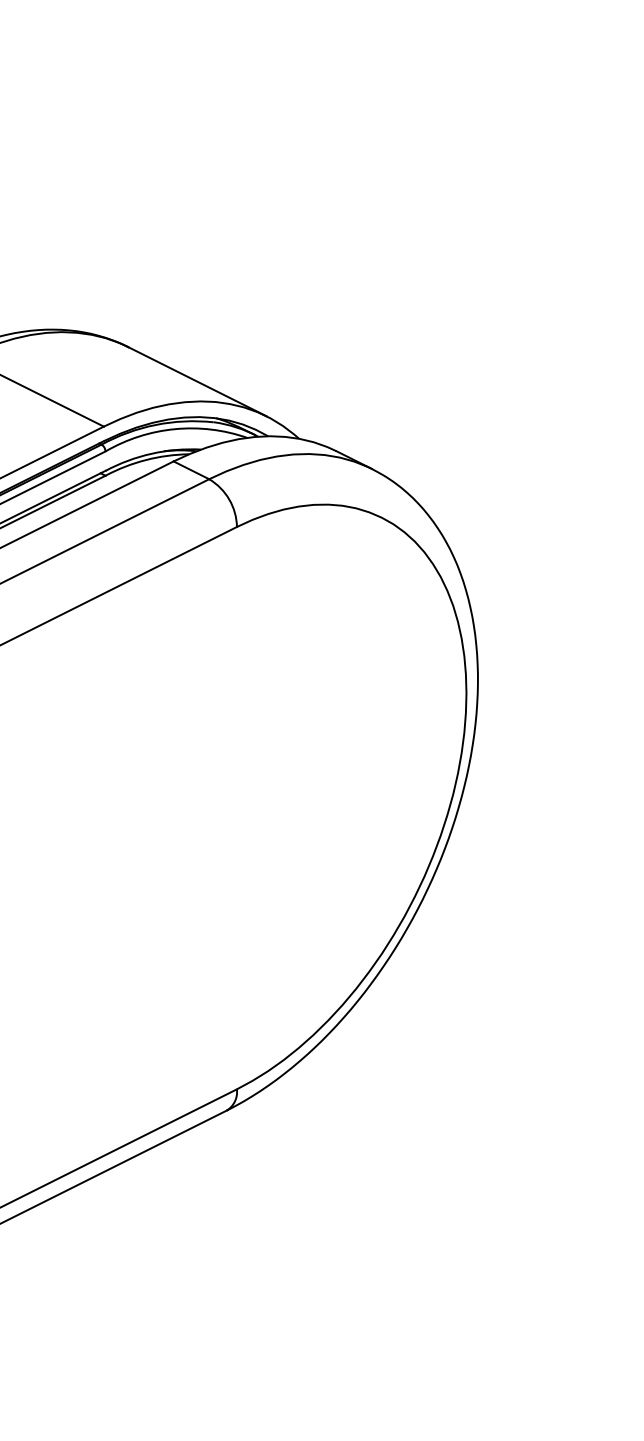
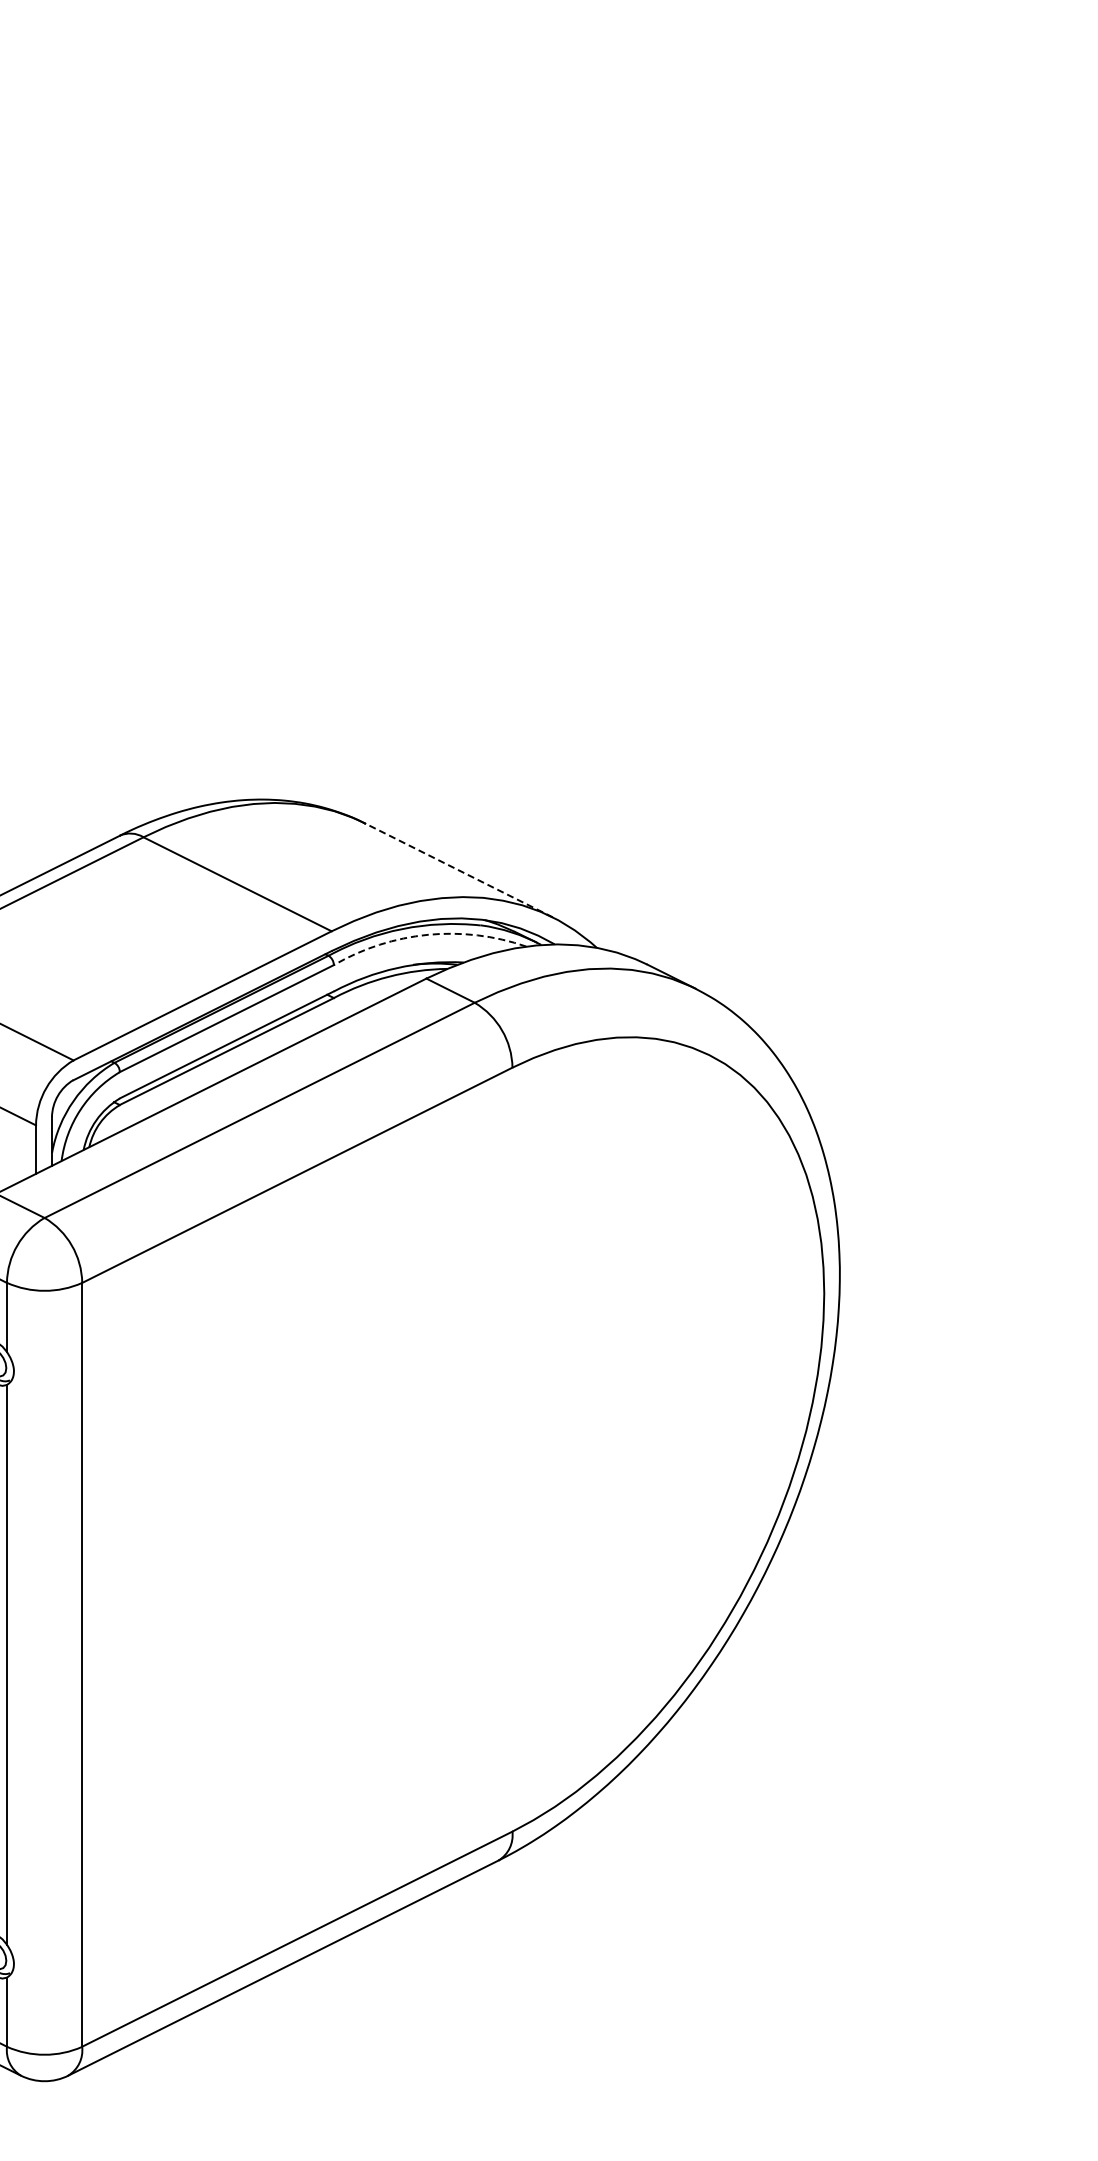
line: (197, 381) -> (458, 870), solid -> dashed
arc: (175, 428) -> (428, 934), solid -> dashed

